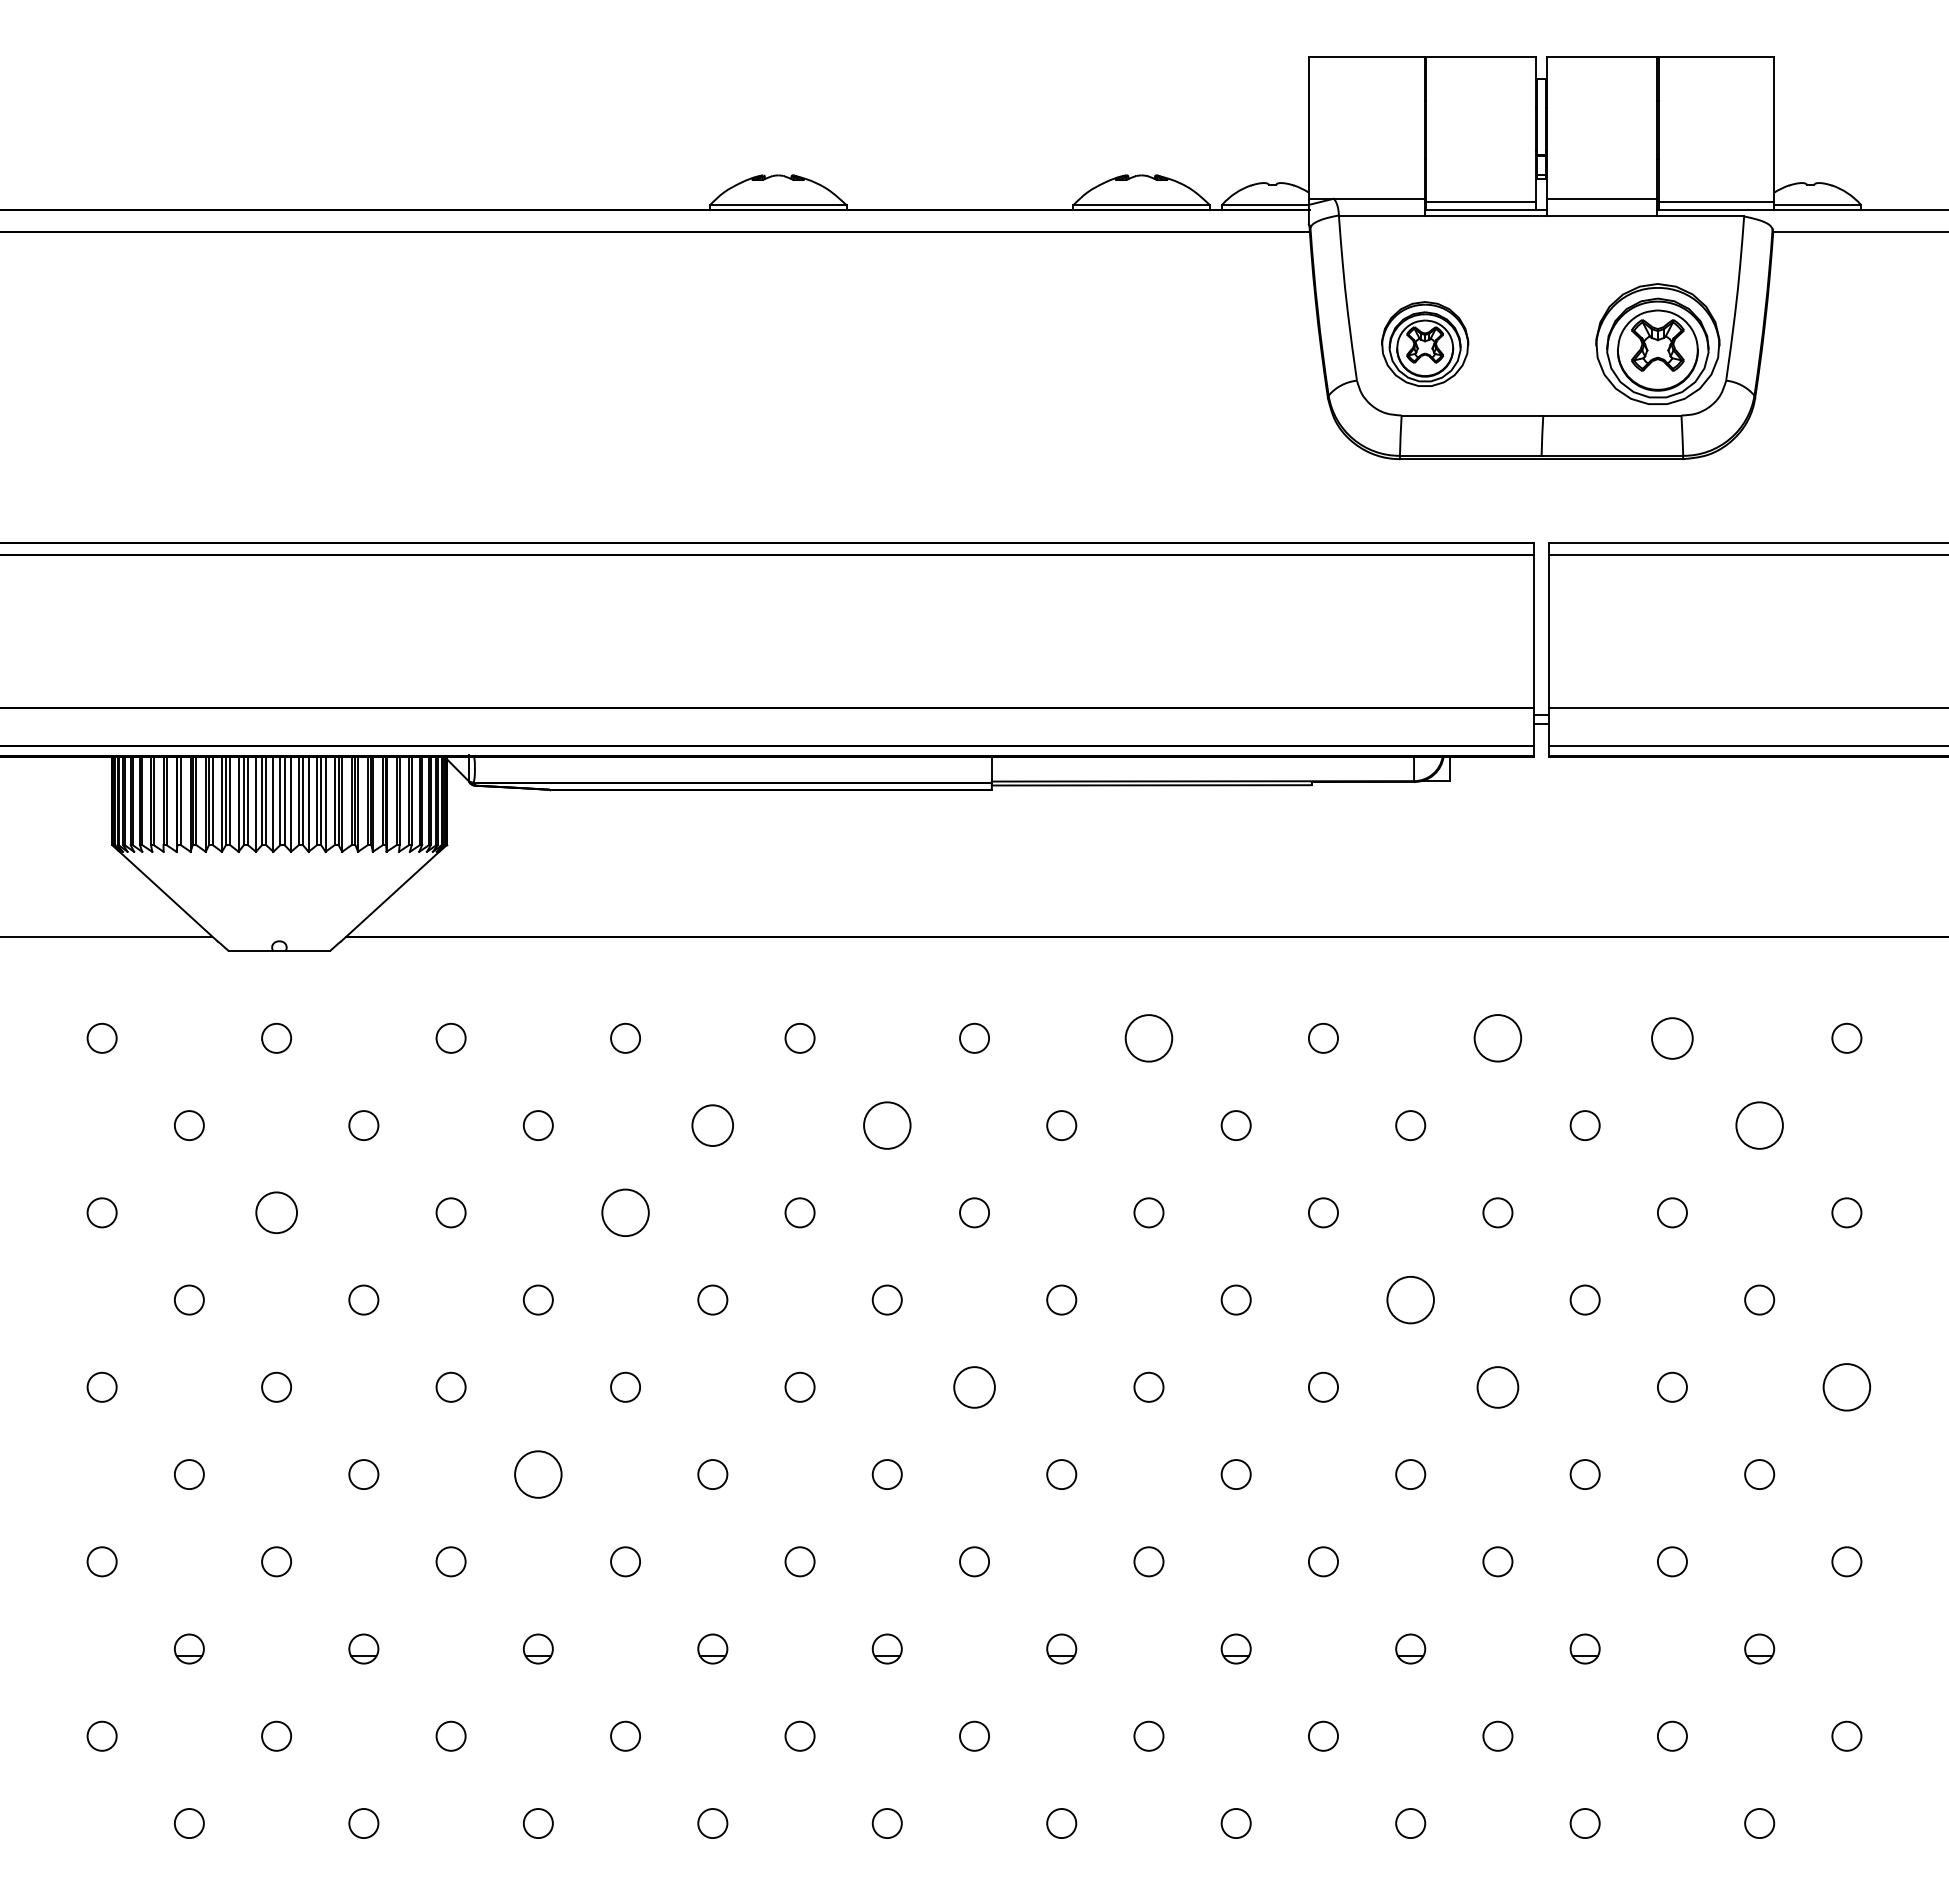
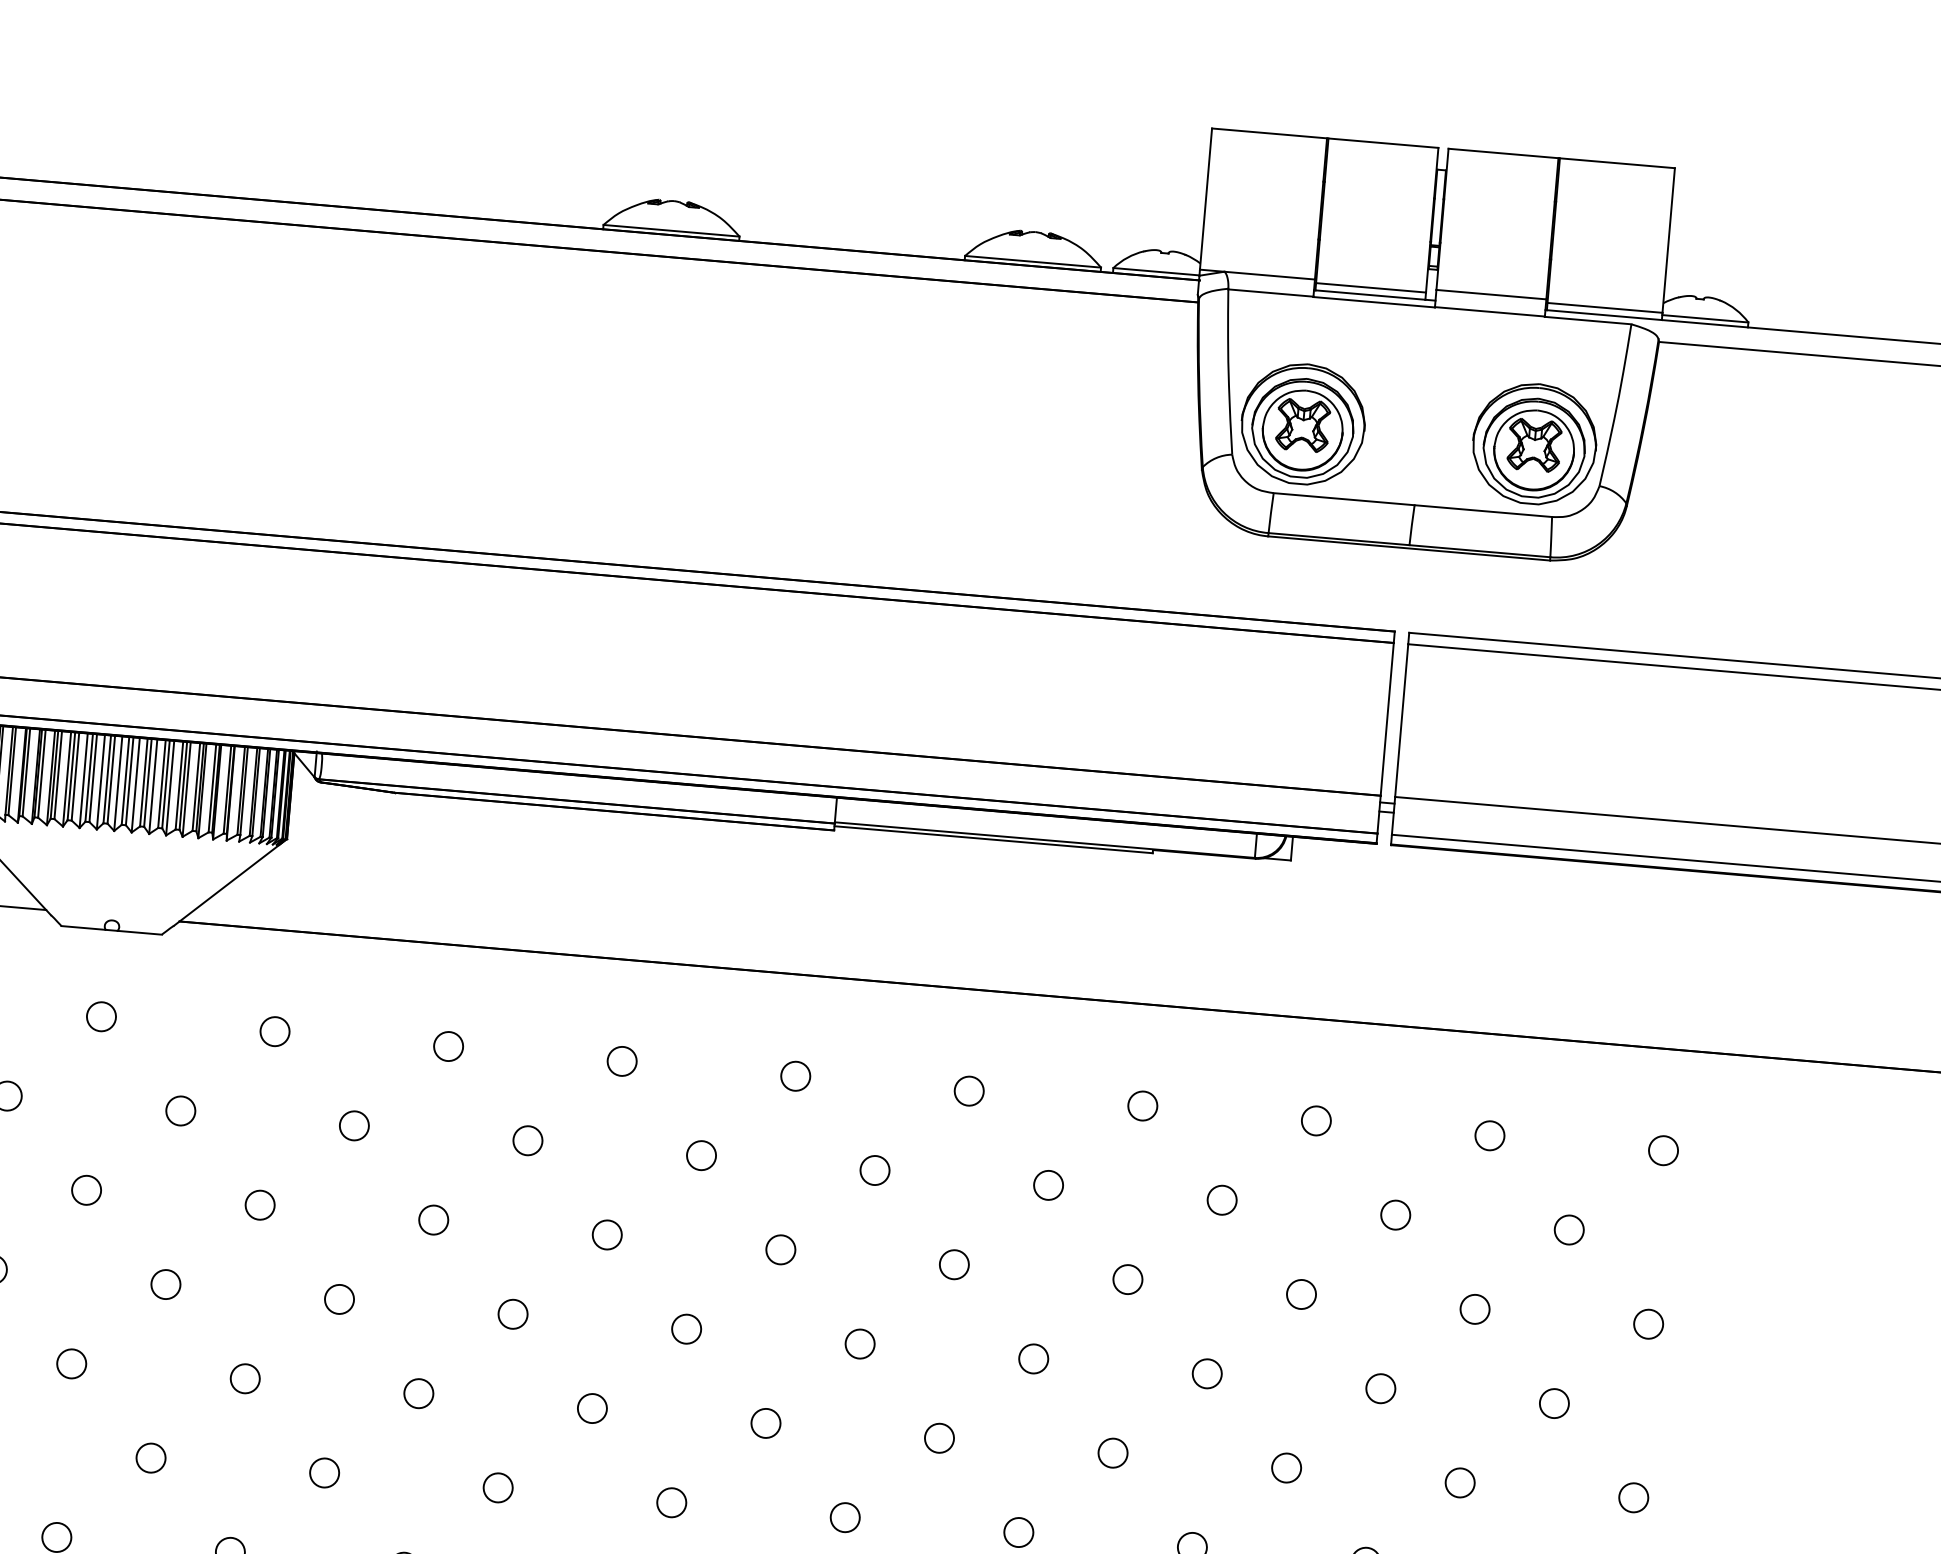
part: (1424, 343) -> (1302, 423), size x1.43
circle: (1148, 1037) -> (968, 1090), size x0.62
circle: (1672, 1037) -> (1490, 1134), size x0.71
circle: (1497, 1038) -> (1315, 1121), size x0.62
circle: (712, 1125) -> (527, 1140), size x0.71
circle: (886, 1125) -> (700, 1155), size x0.62
circle: (1759, 1125) -> (1569, 1229), size x0.62
circle: (276, 1212) -> (86, 1189), size x0.71
circle: (625, 1212) -> (433, 1219), size x0.62
circle: (1410, 1299) -> (1207, 1373), size x0.62
circle: (974, 1386) -> (766, 1422), size x0.71
circle: (1497, 1386) -> (1286, 1467), size x0.71
circle: (1846, 1386) -> (1633, 1496), size x0.62
circle: (537, 1474) -> (323, 1472), size x0.62

